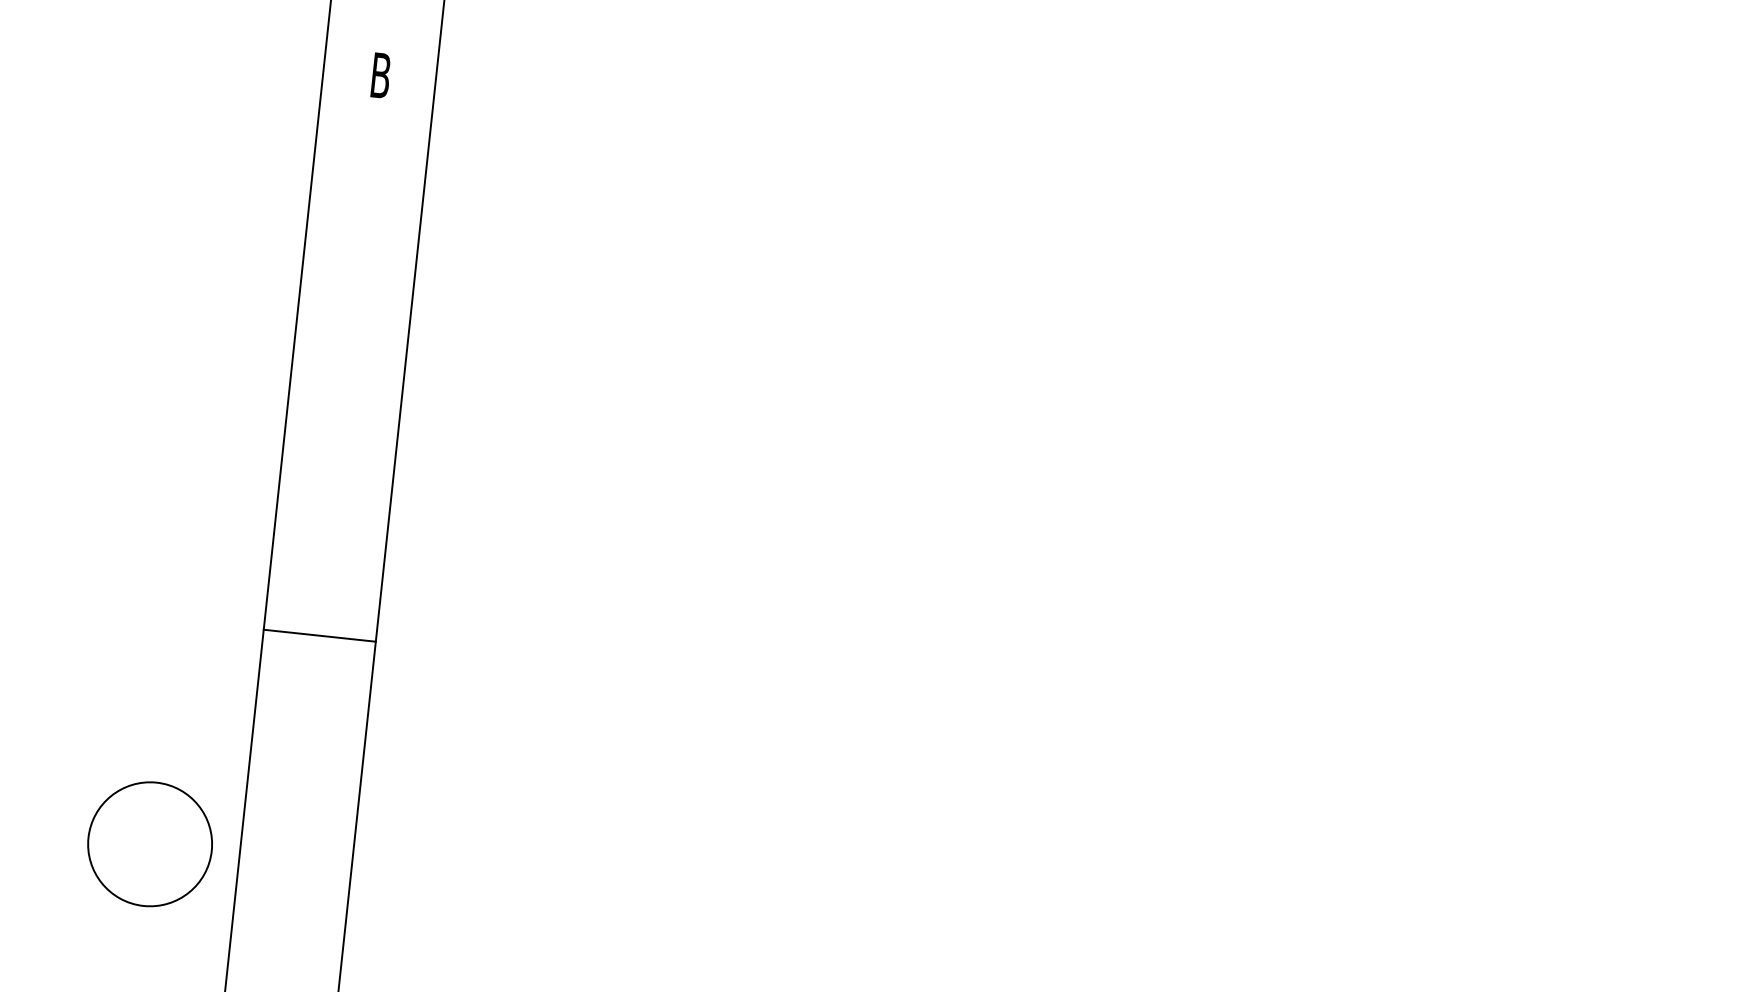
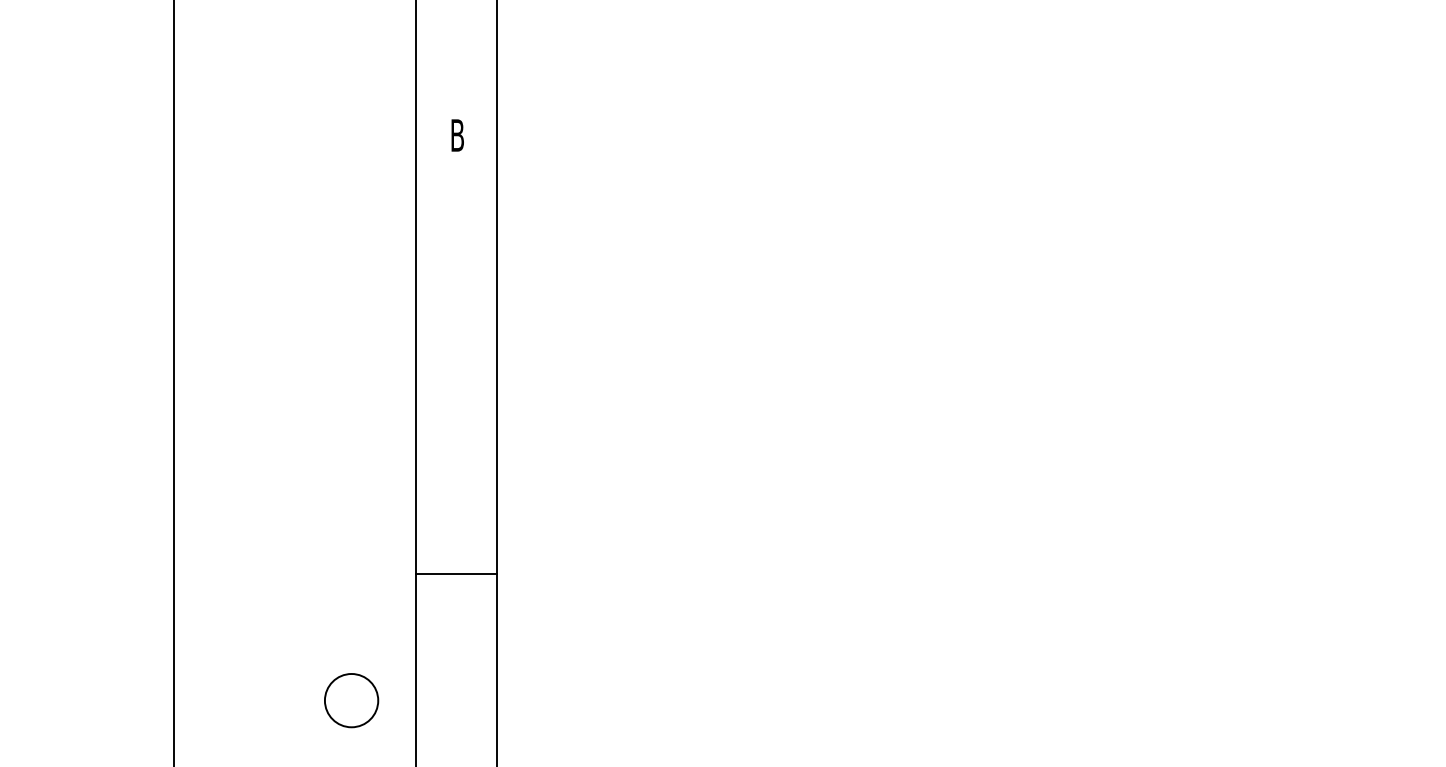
line: (319, 636) -> (456, 574), moved
circle: (149, 843) -> (351, 700), size x0.6

